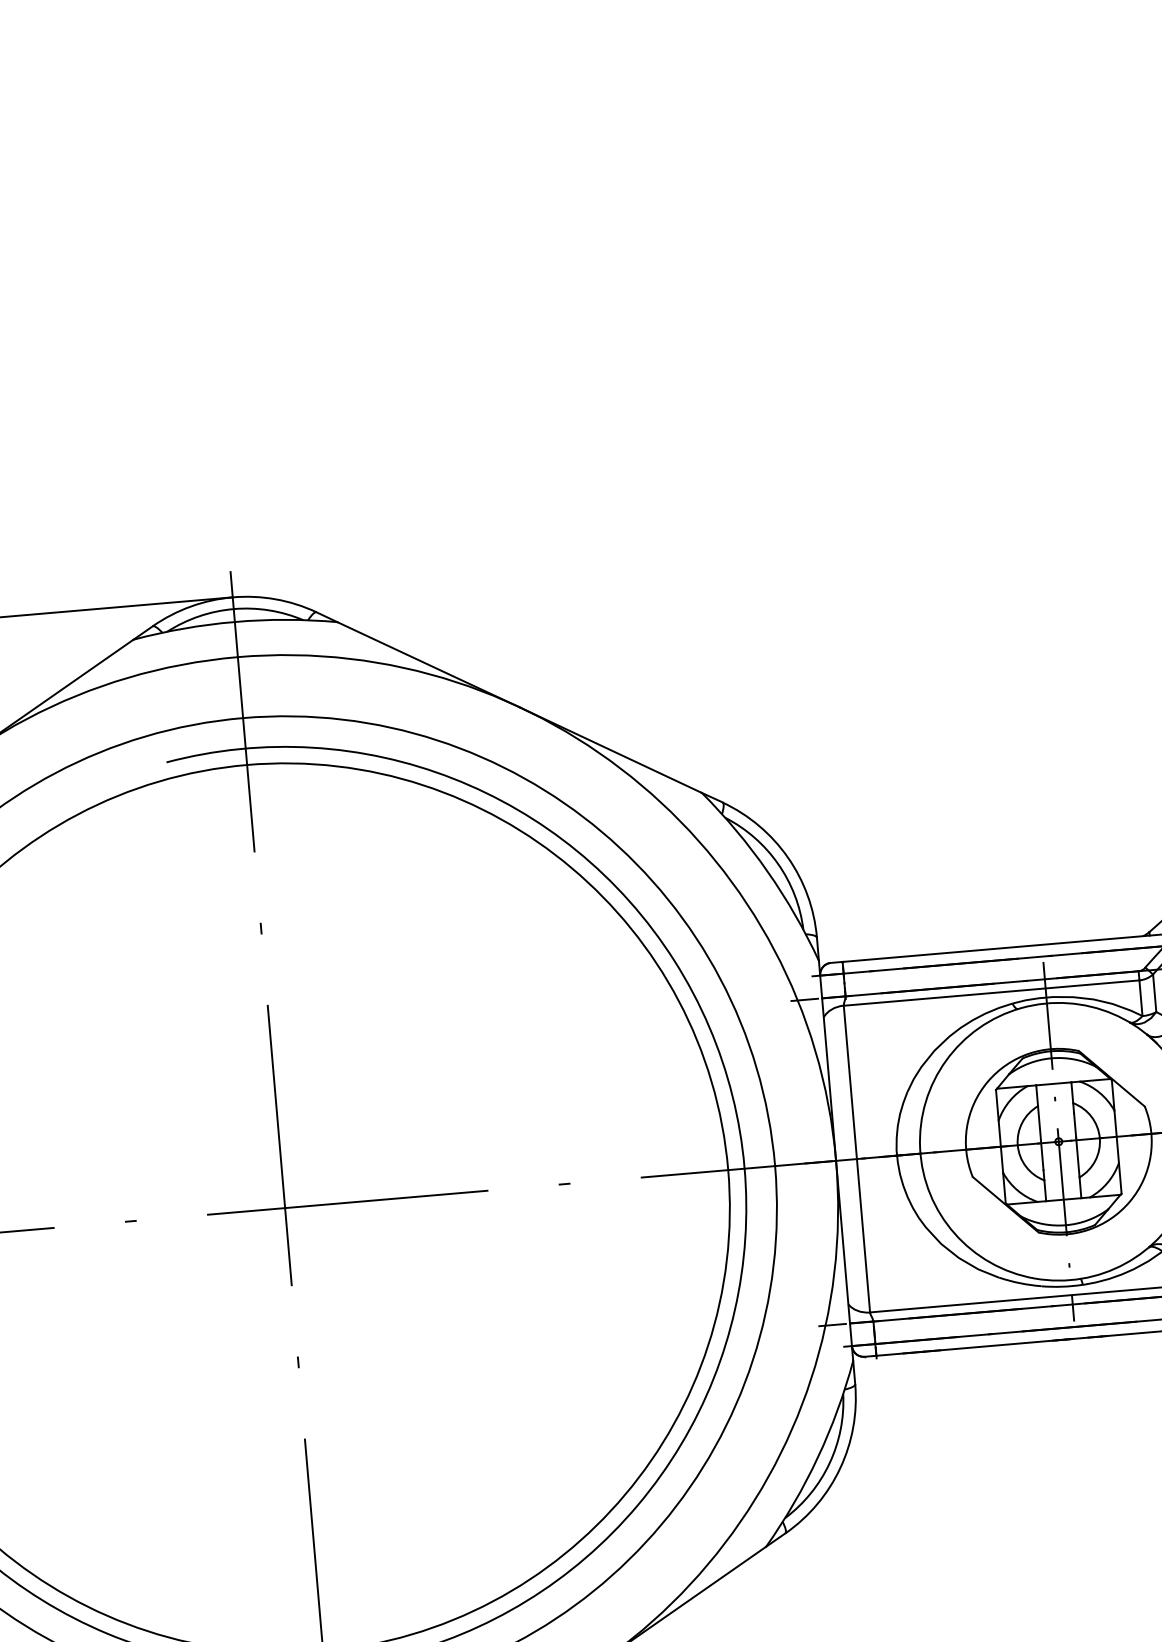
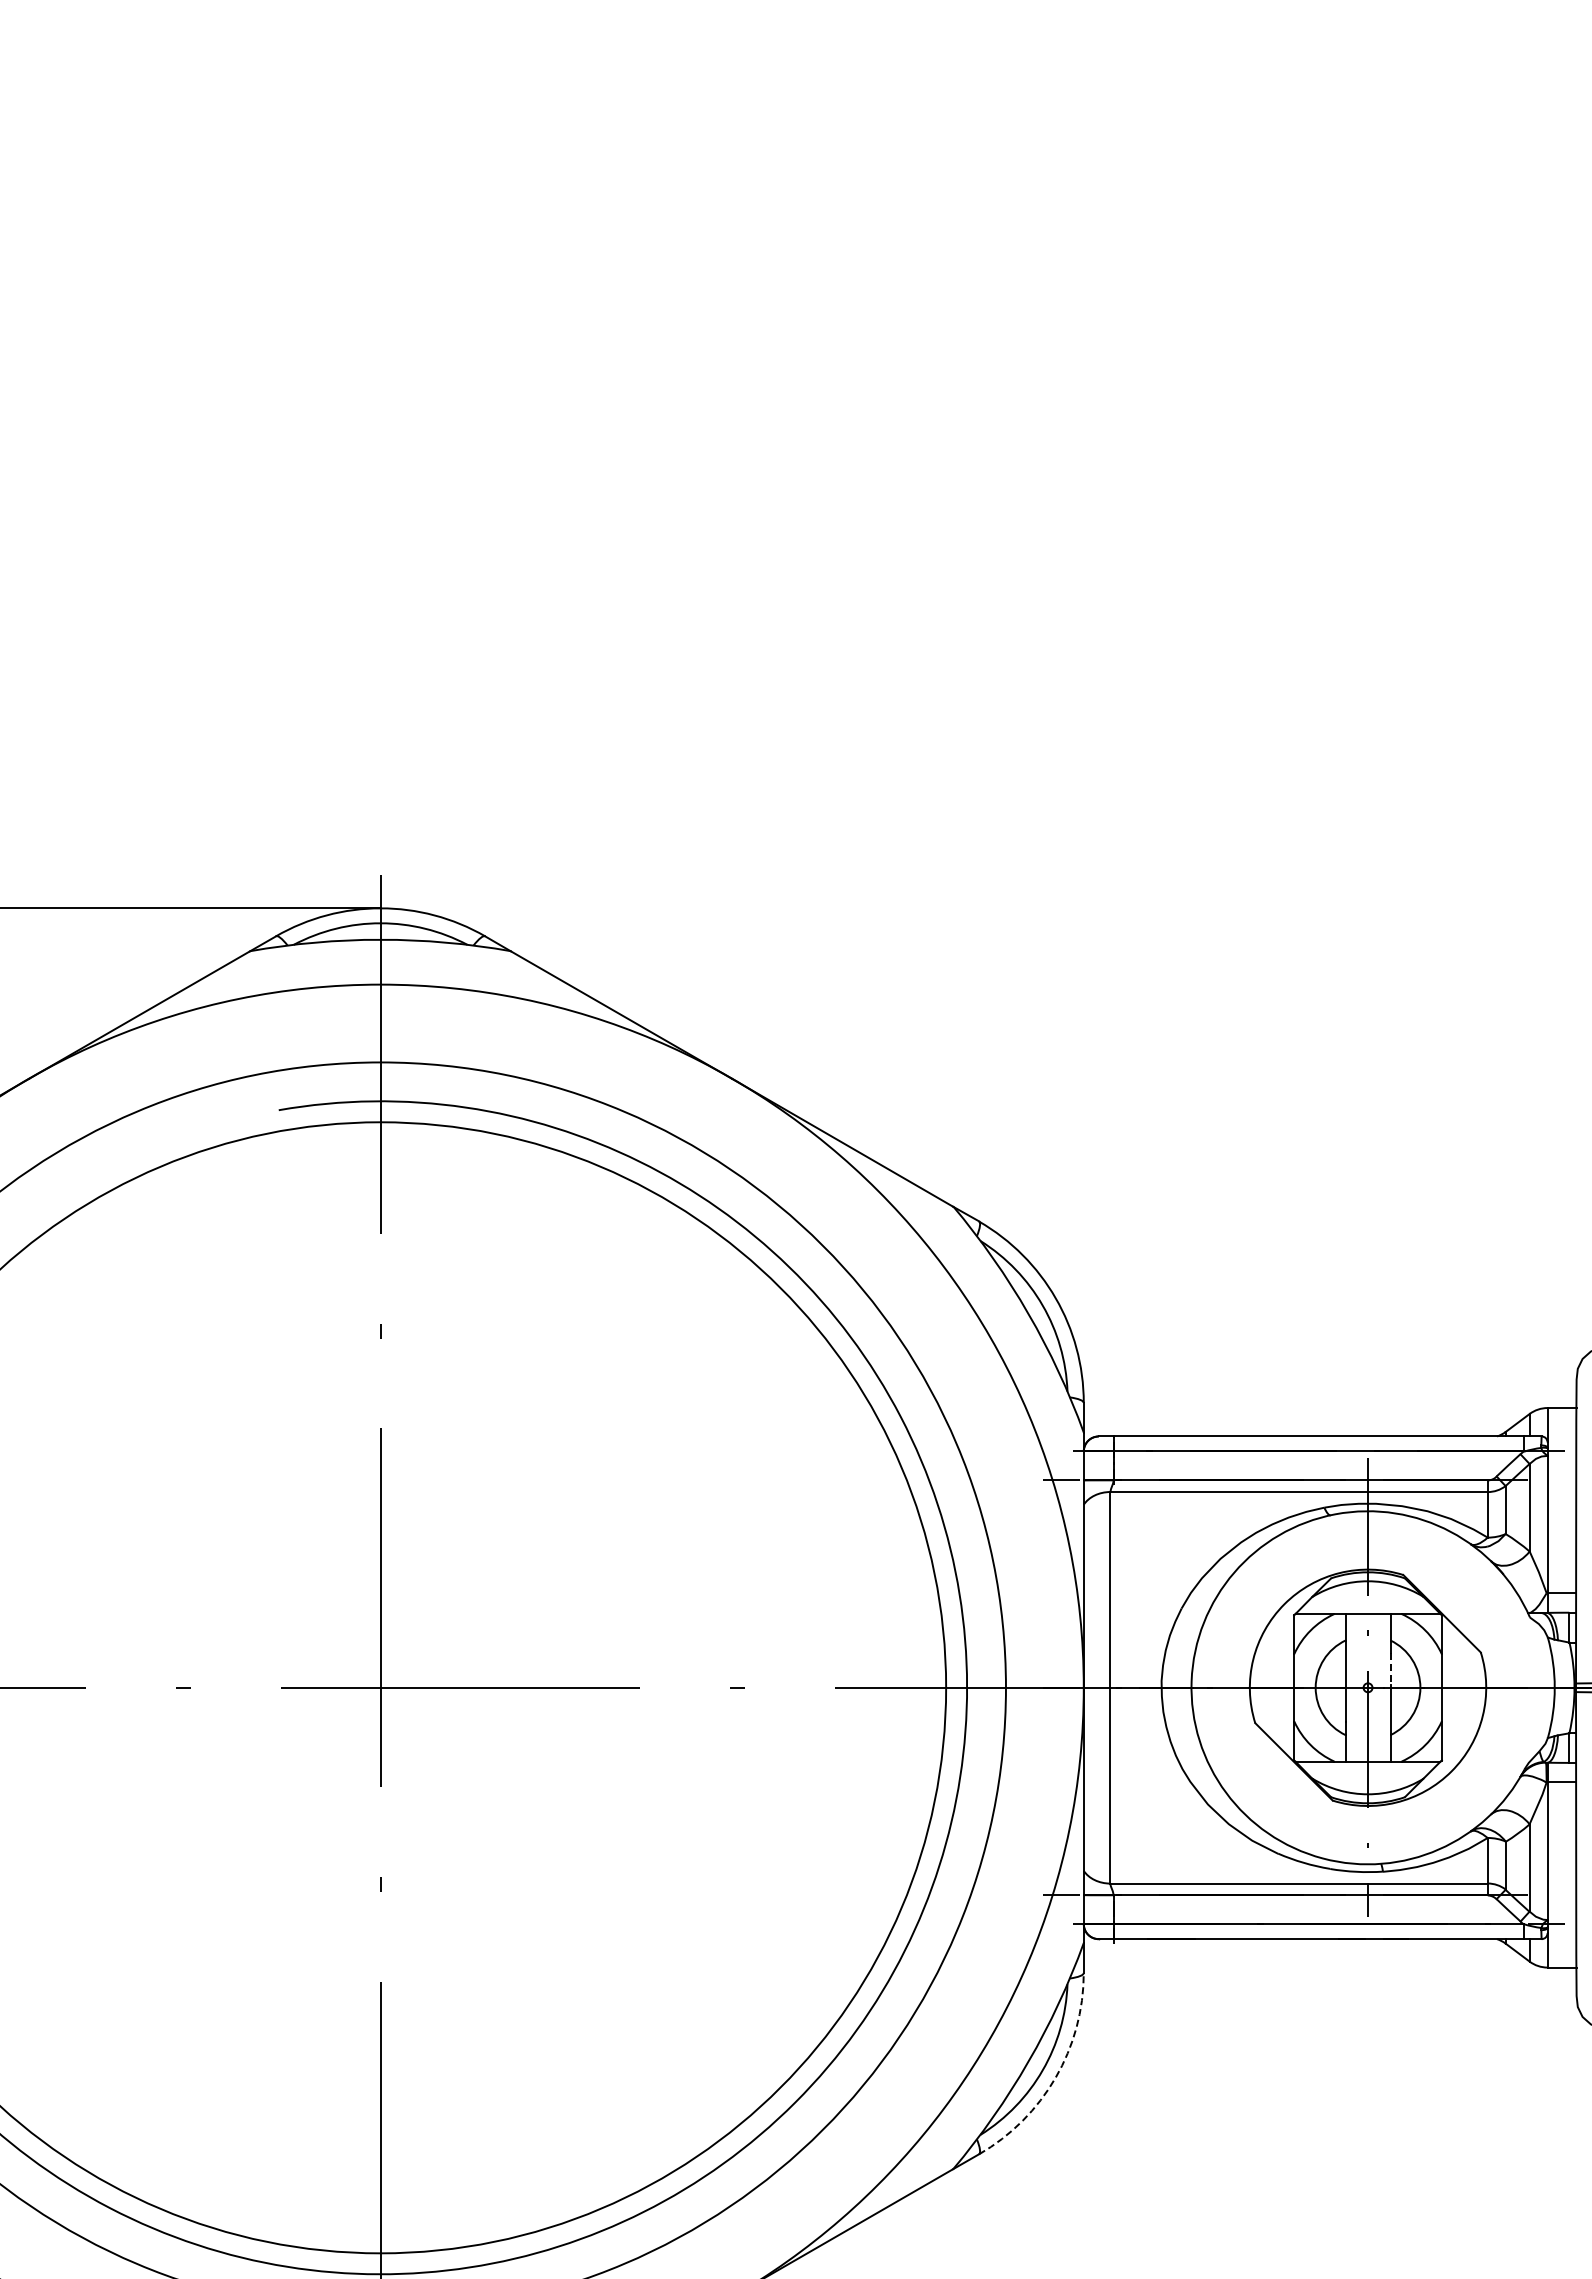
line: (1075, 1125) -> (1390, 1668), solid -> dashed
arc: (840, 1468) -> (1055, 2077), solid -> dashed

